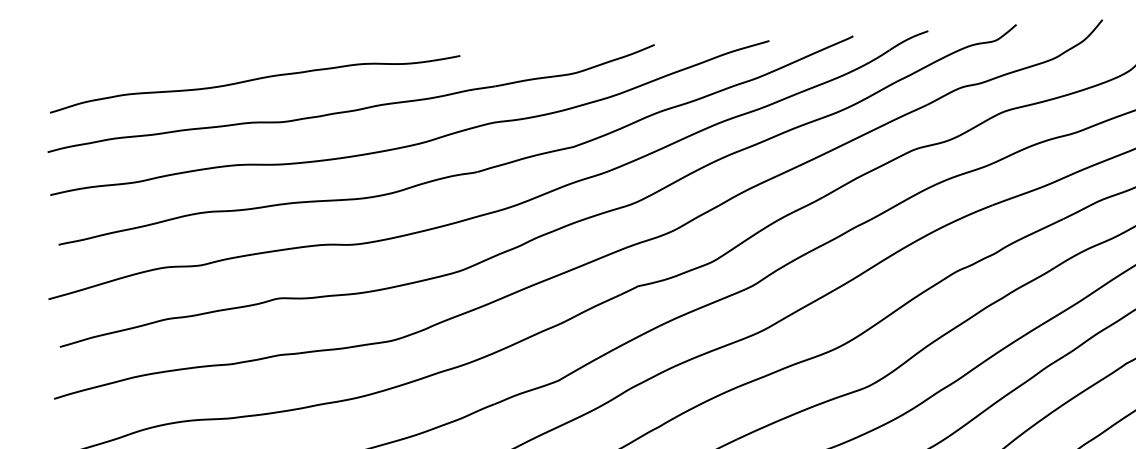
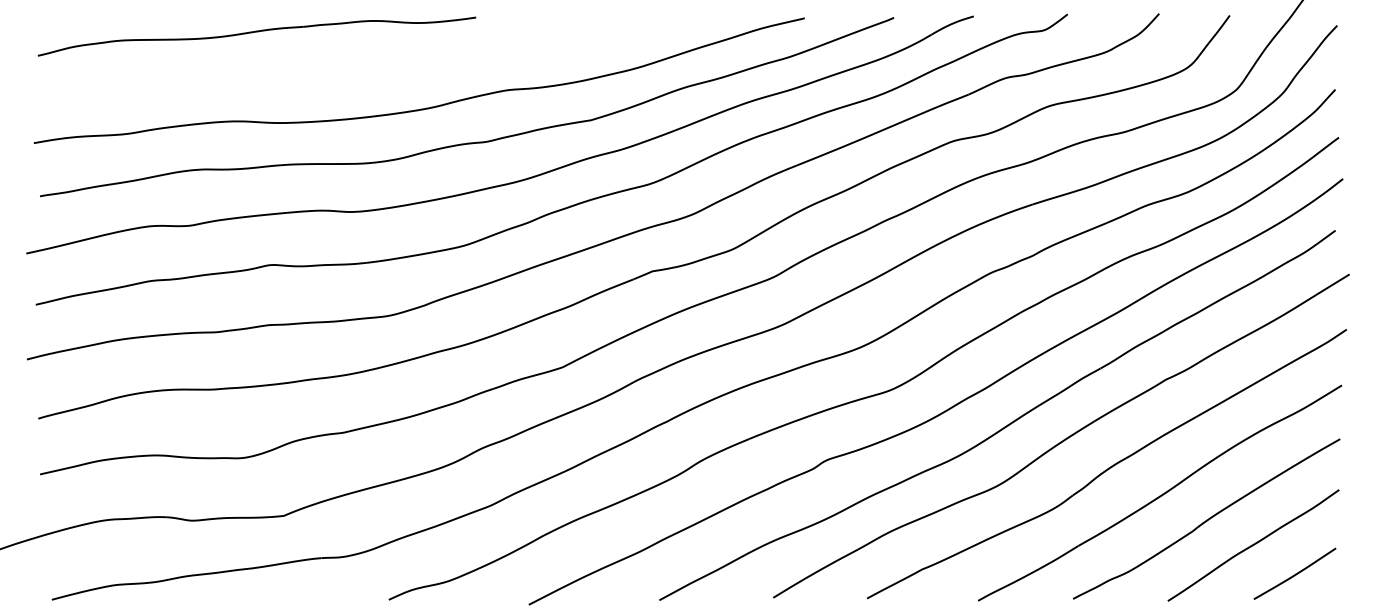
part: (354, 109) -> (361, 68), removed

